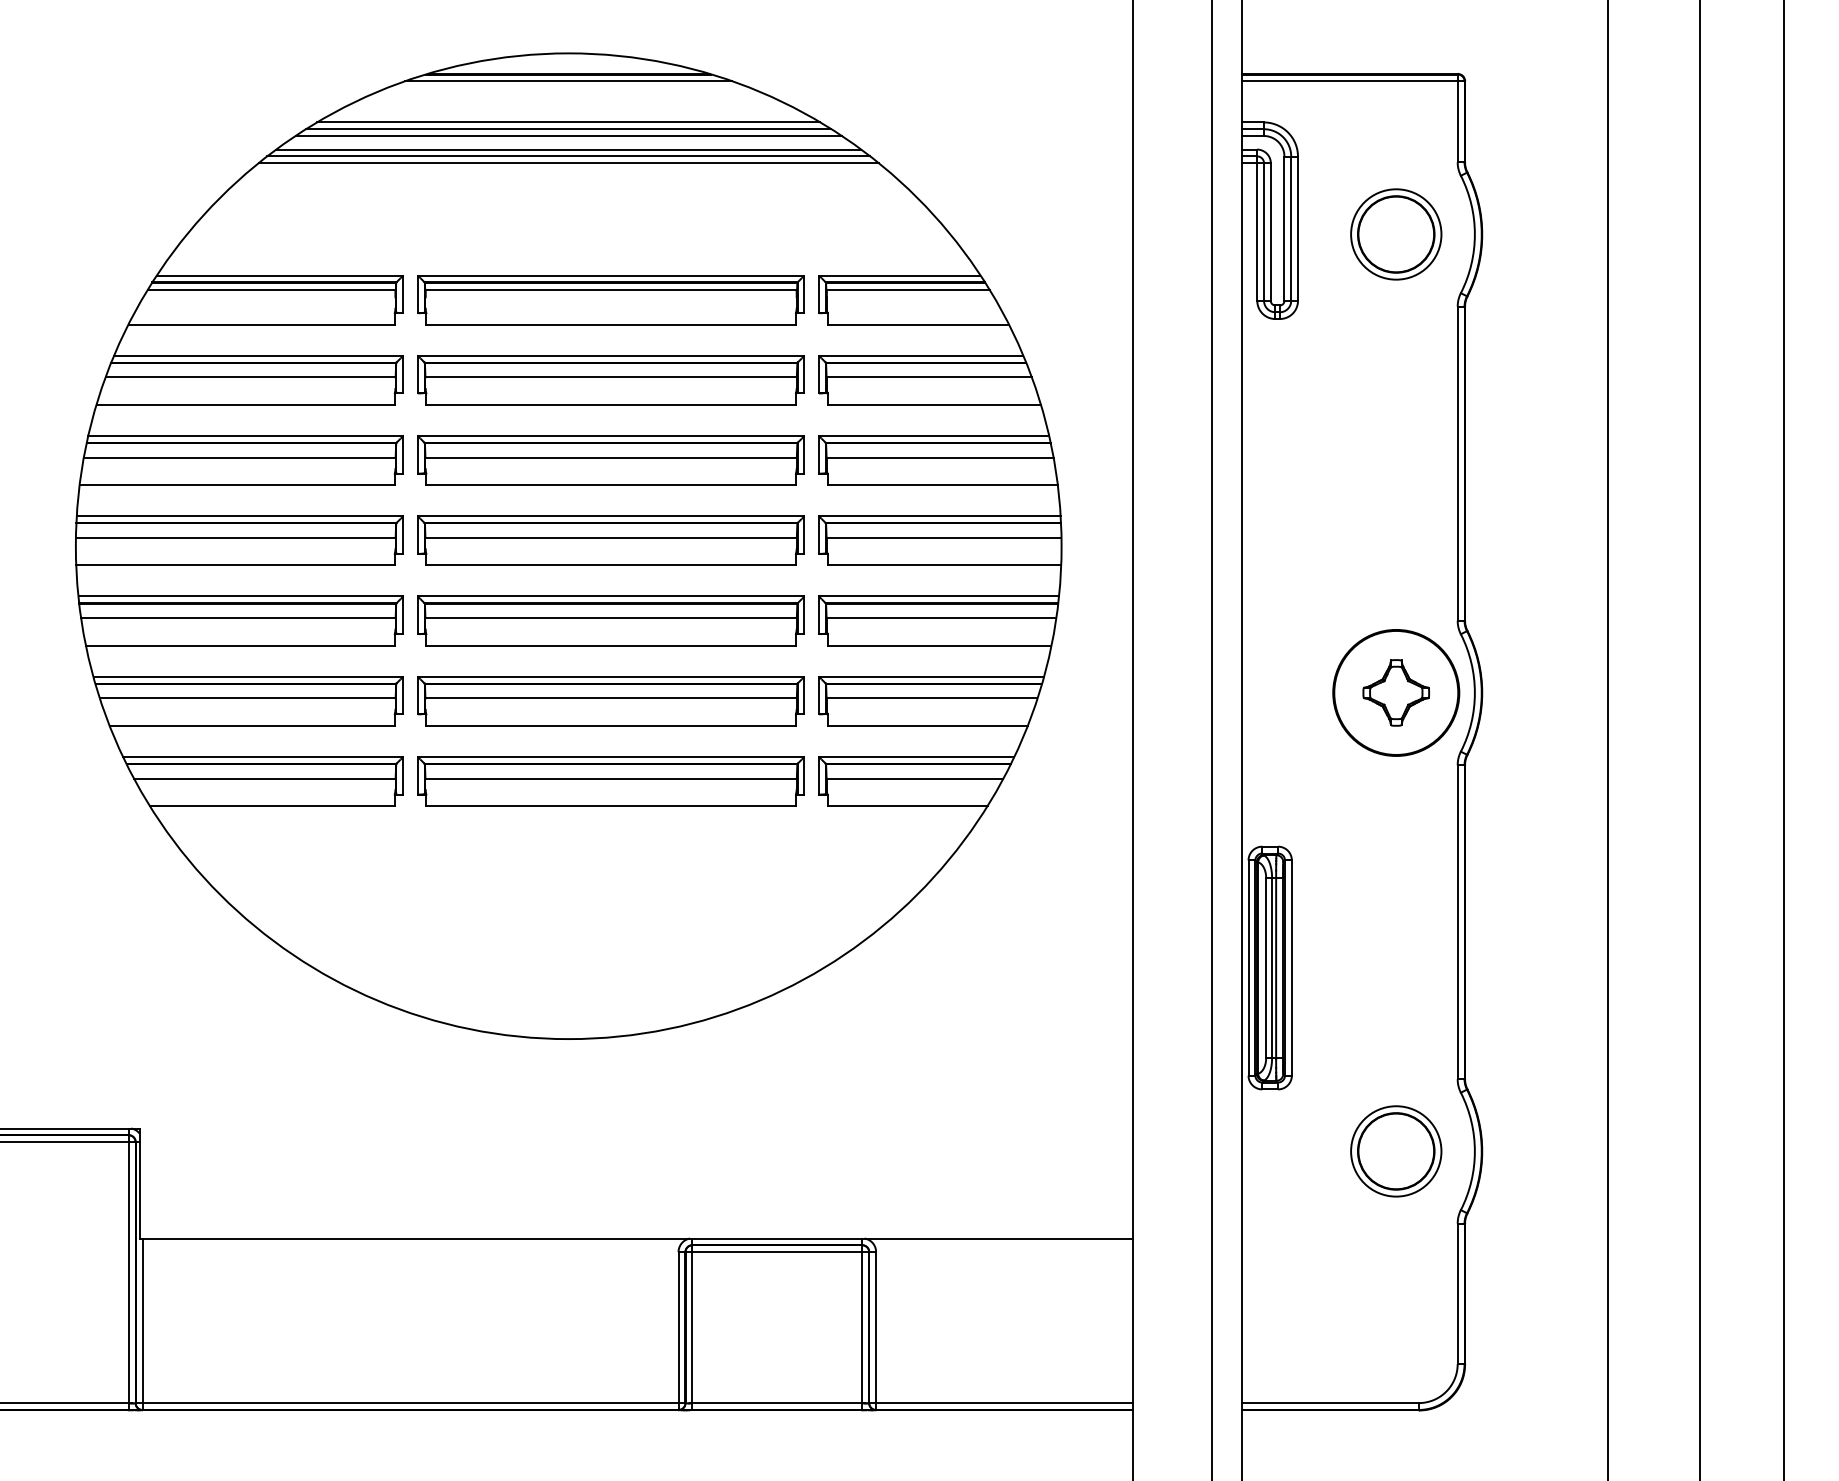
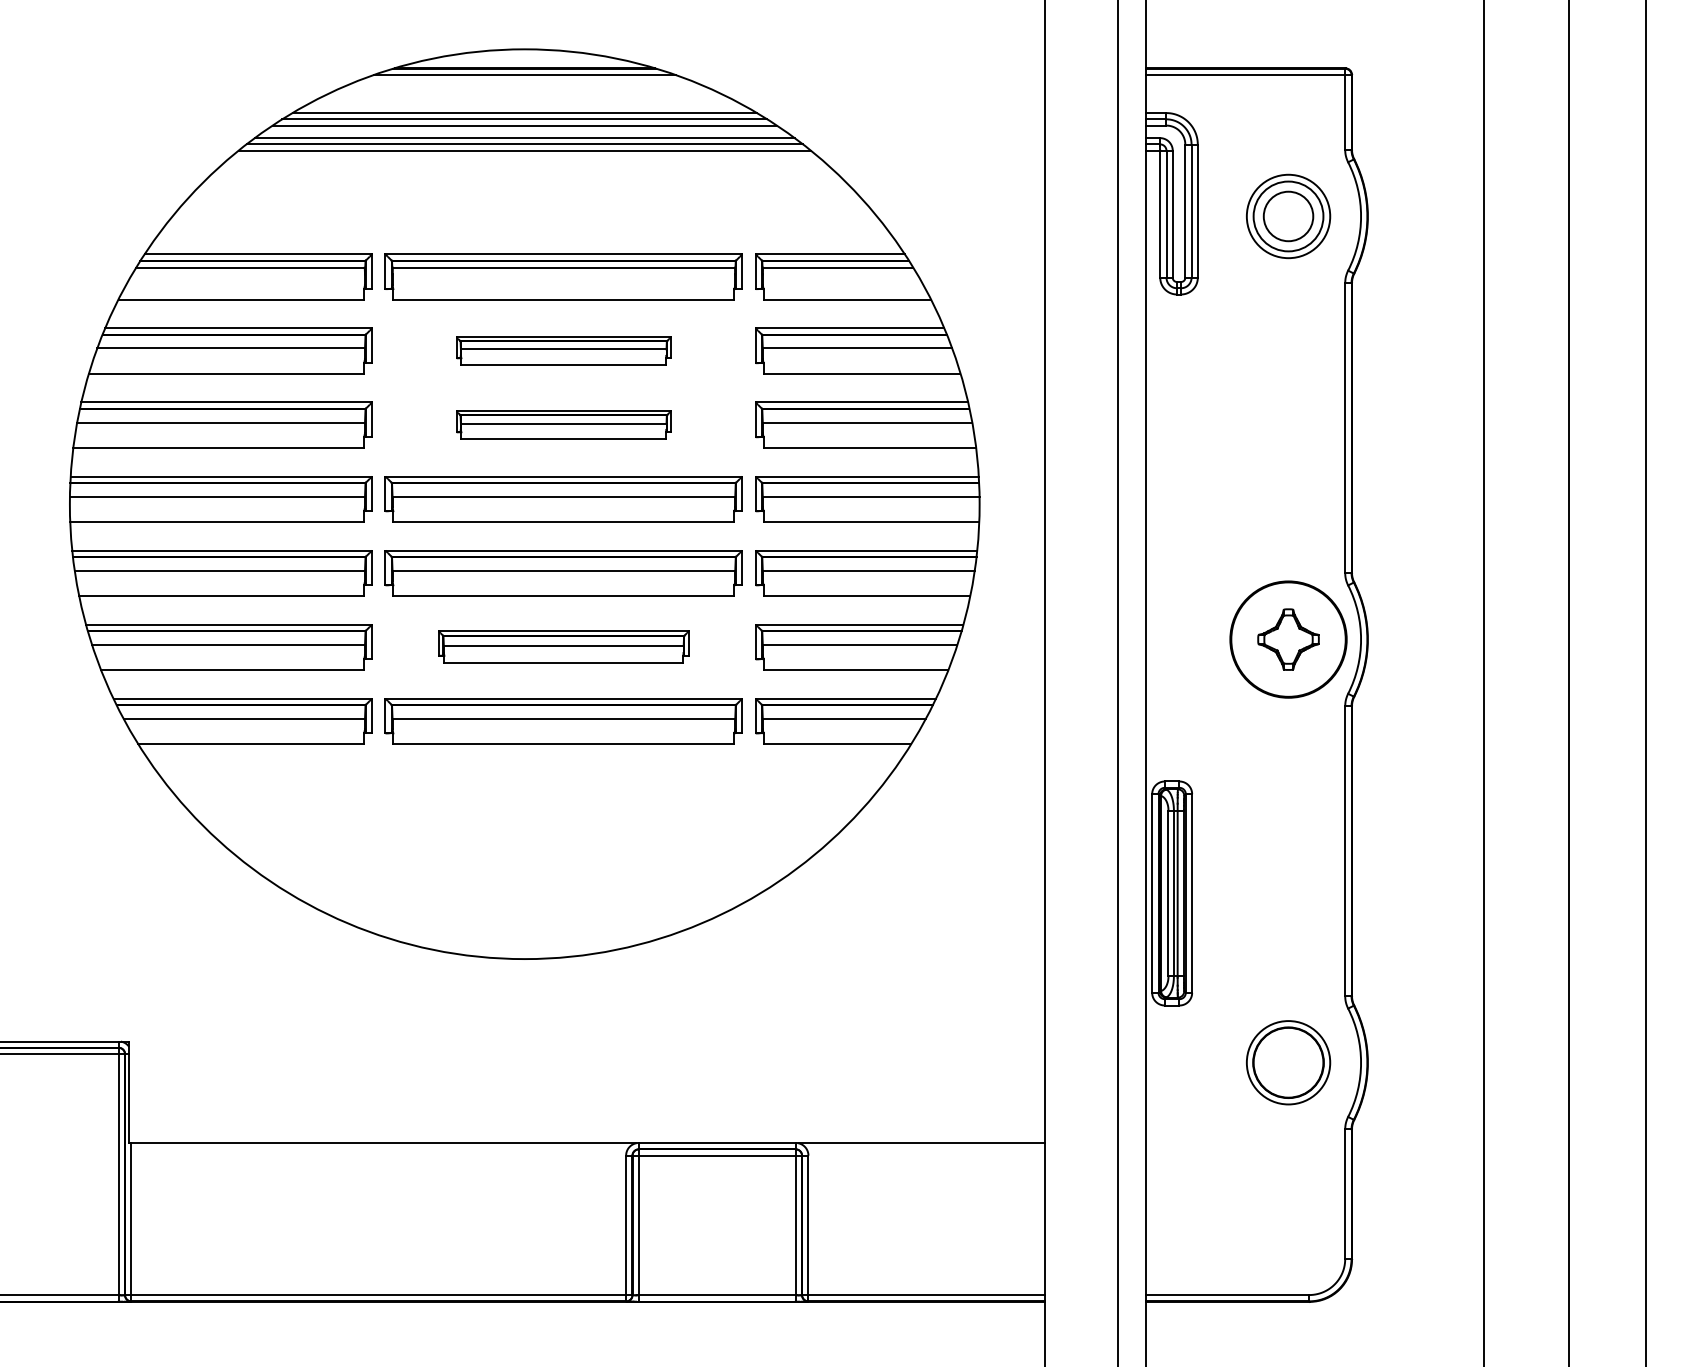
circle: (1396, 234) -> (1288, 216), size x0.7
part: (610, 379) -> (563, 350), size x0.6
part: (610, 459) -> (563, 424), size x0.6
part: (610, 701) -> (563, 647), size x0.7

